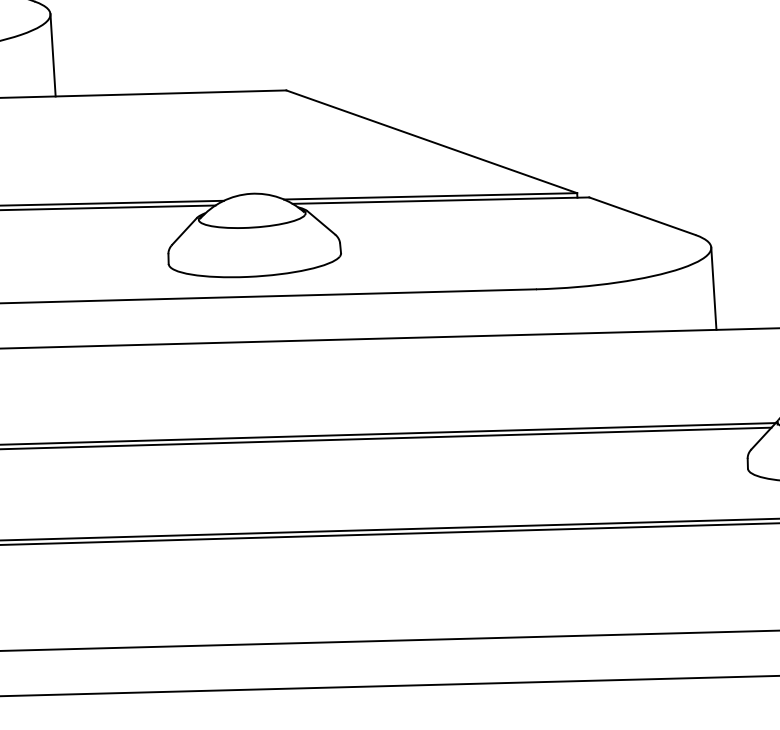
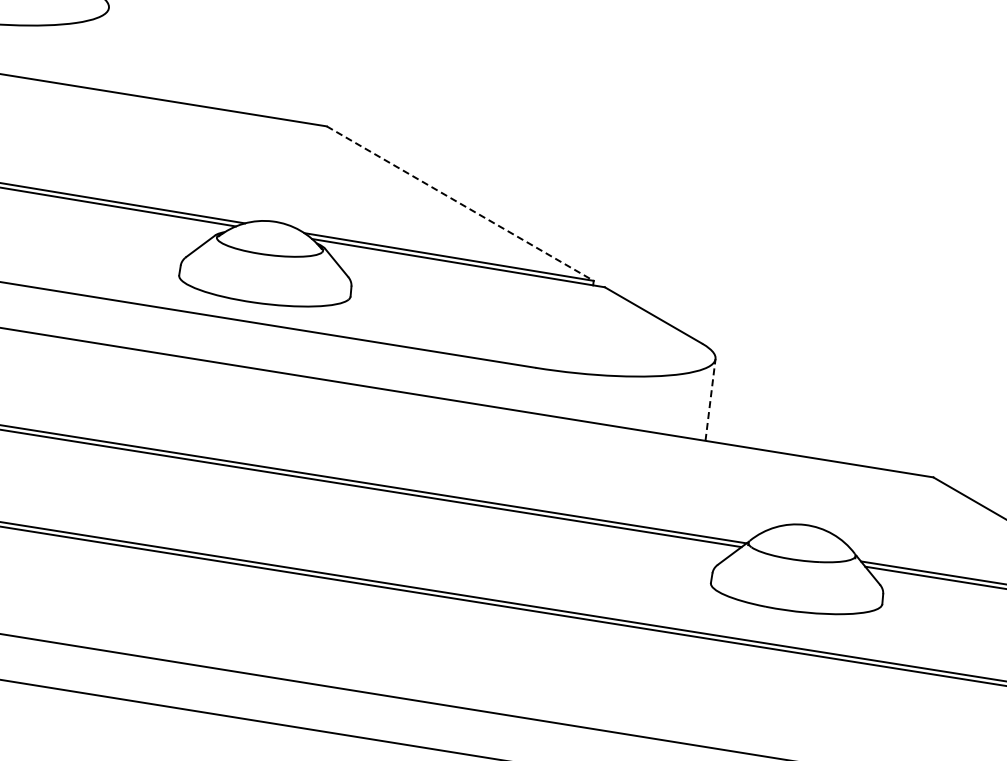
line: (52, 54) -> (103, 48), removed
line: (431, 141) -> (460, 203), solid -> dashed
line: (713, 288) -> (710, 399), solid -> dashed

